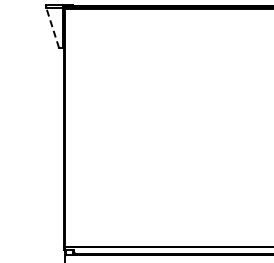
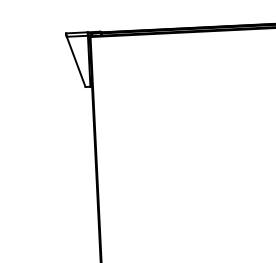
line: (52, 27) -> (75, 61), dashed -> solid

